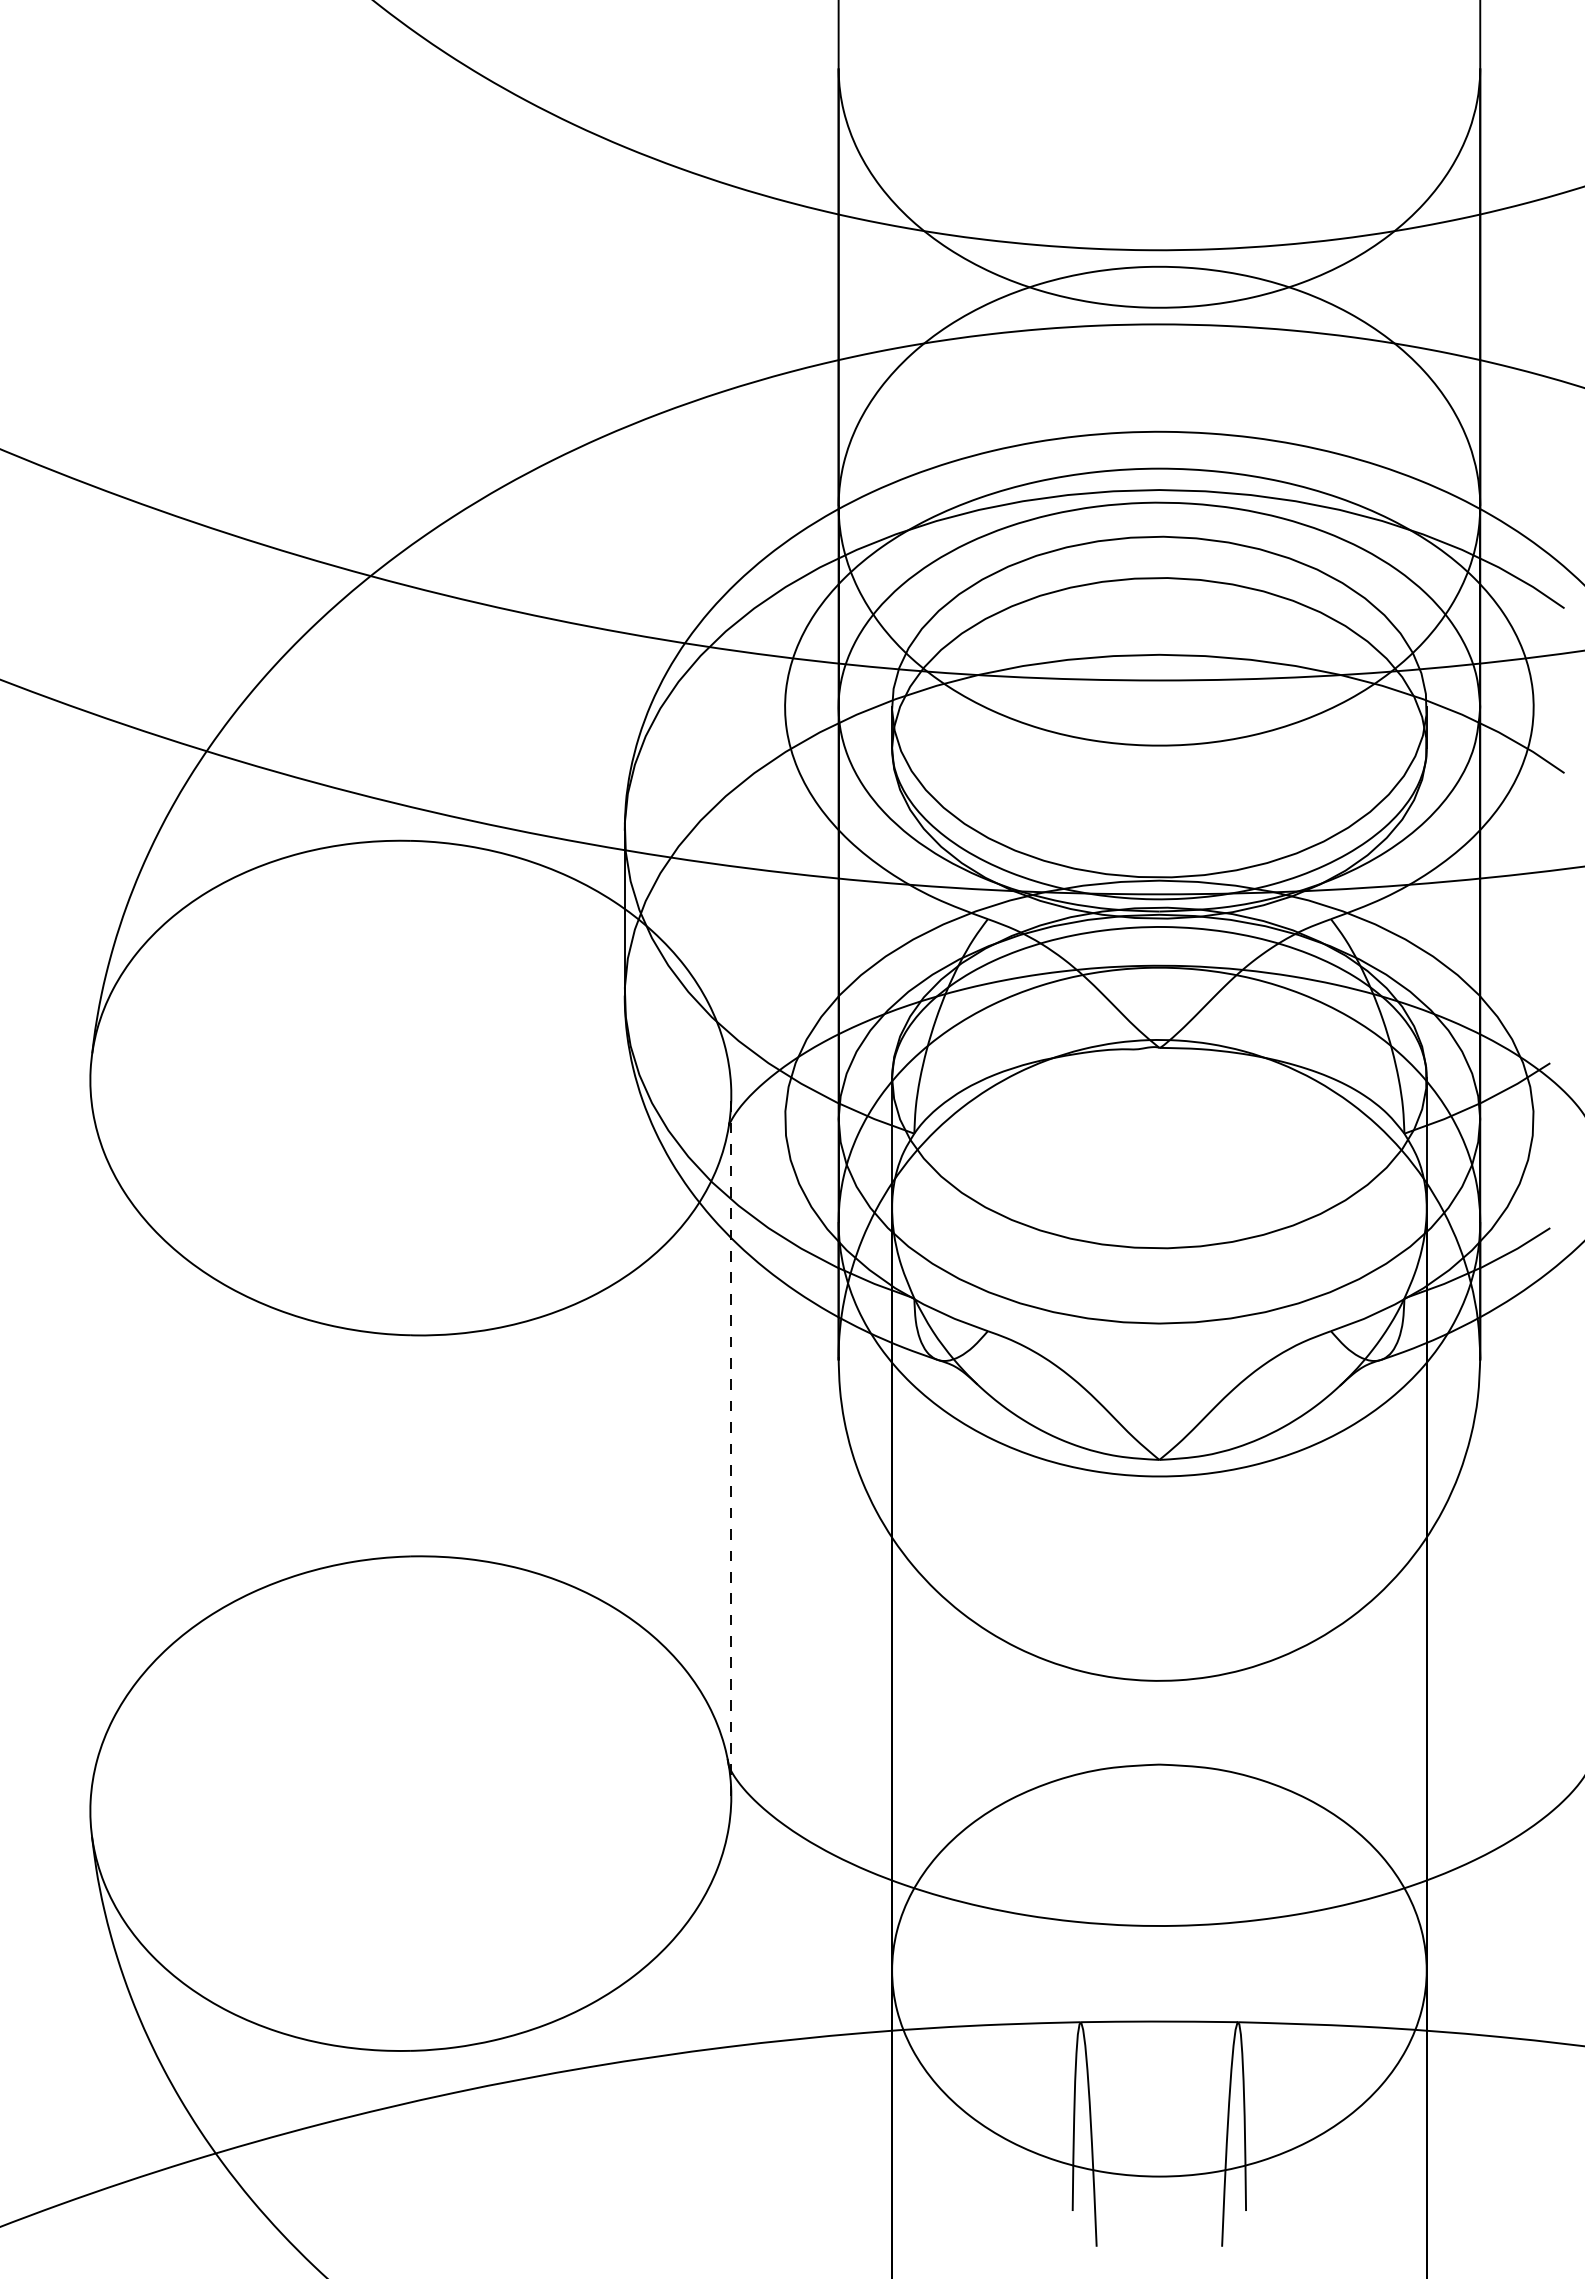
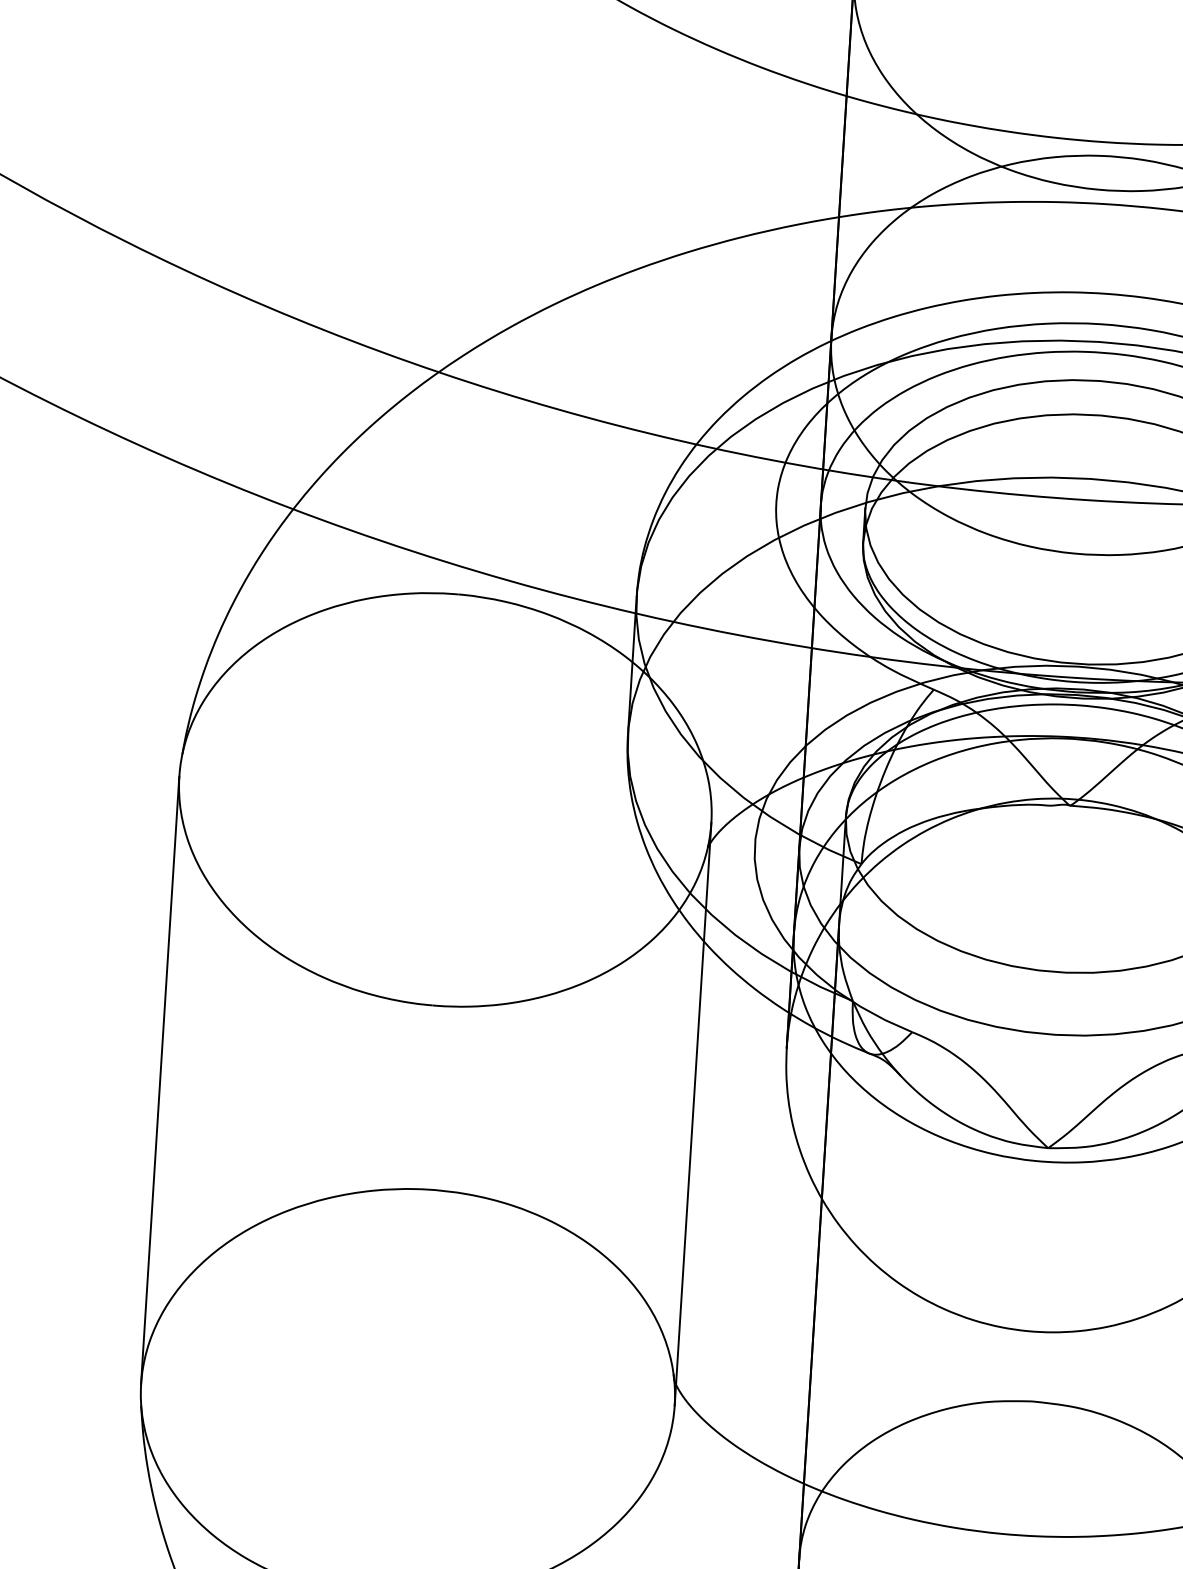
line: (90, 1445) -> (160, 1080), added
line: (731, 1445) -> (693, 1113), dashed -> solid

